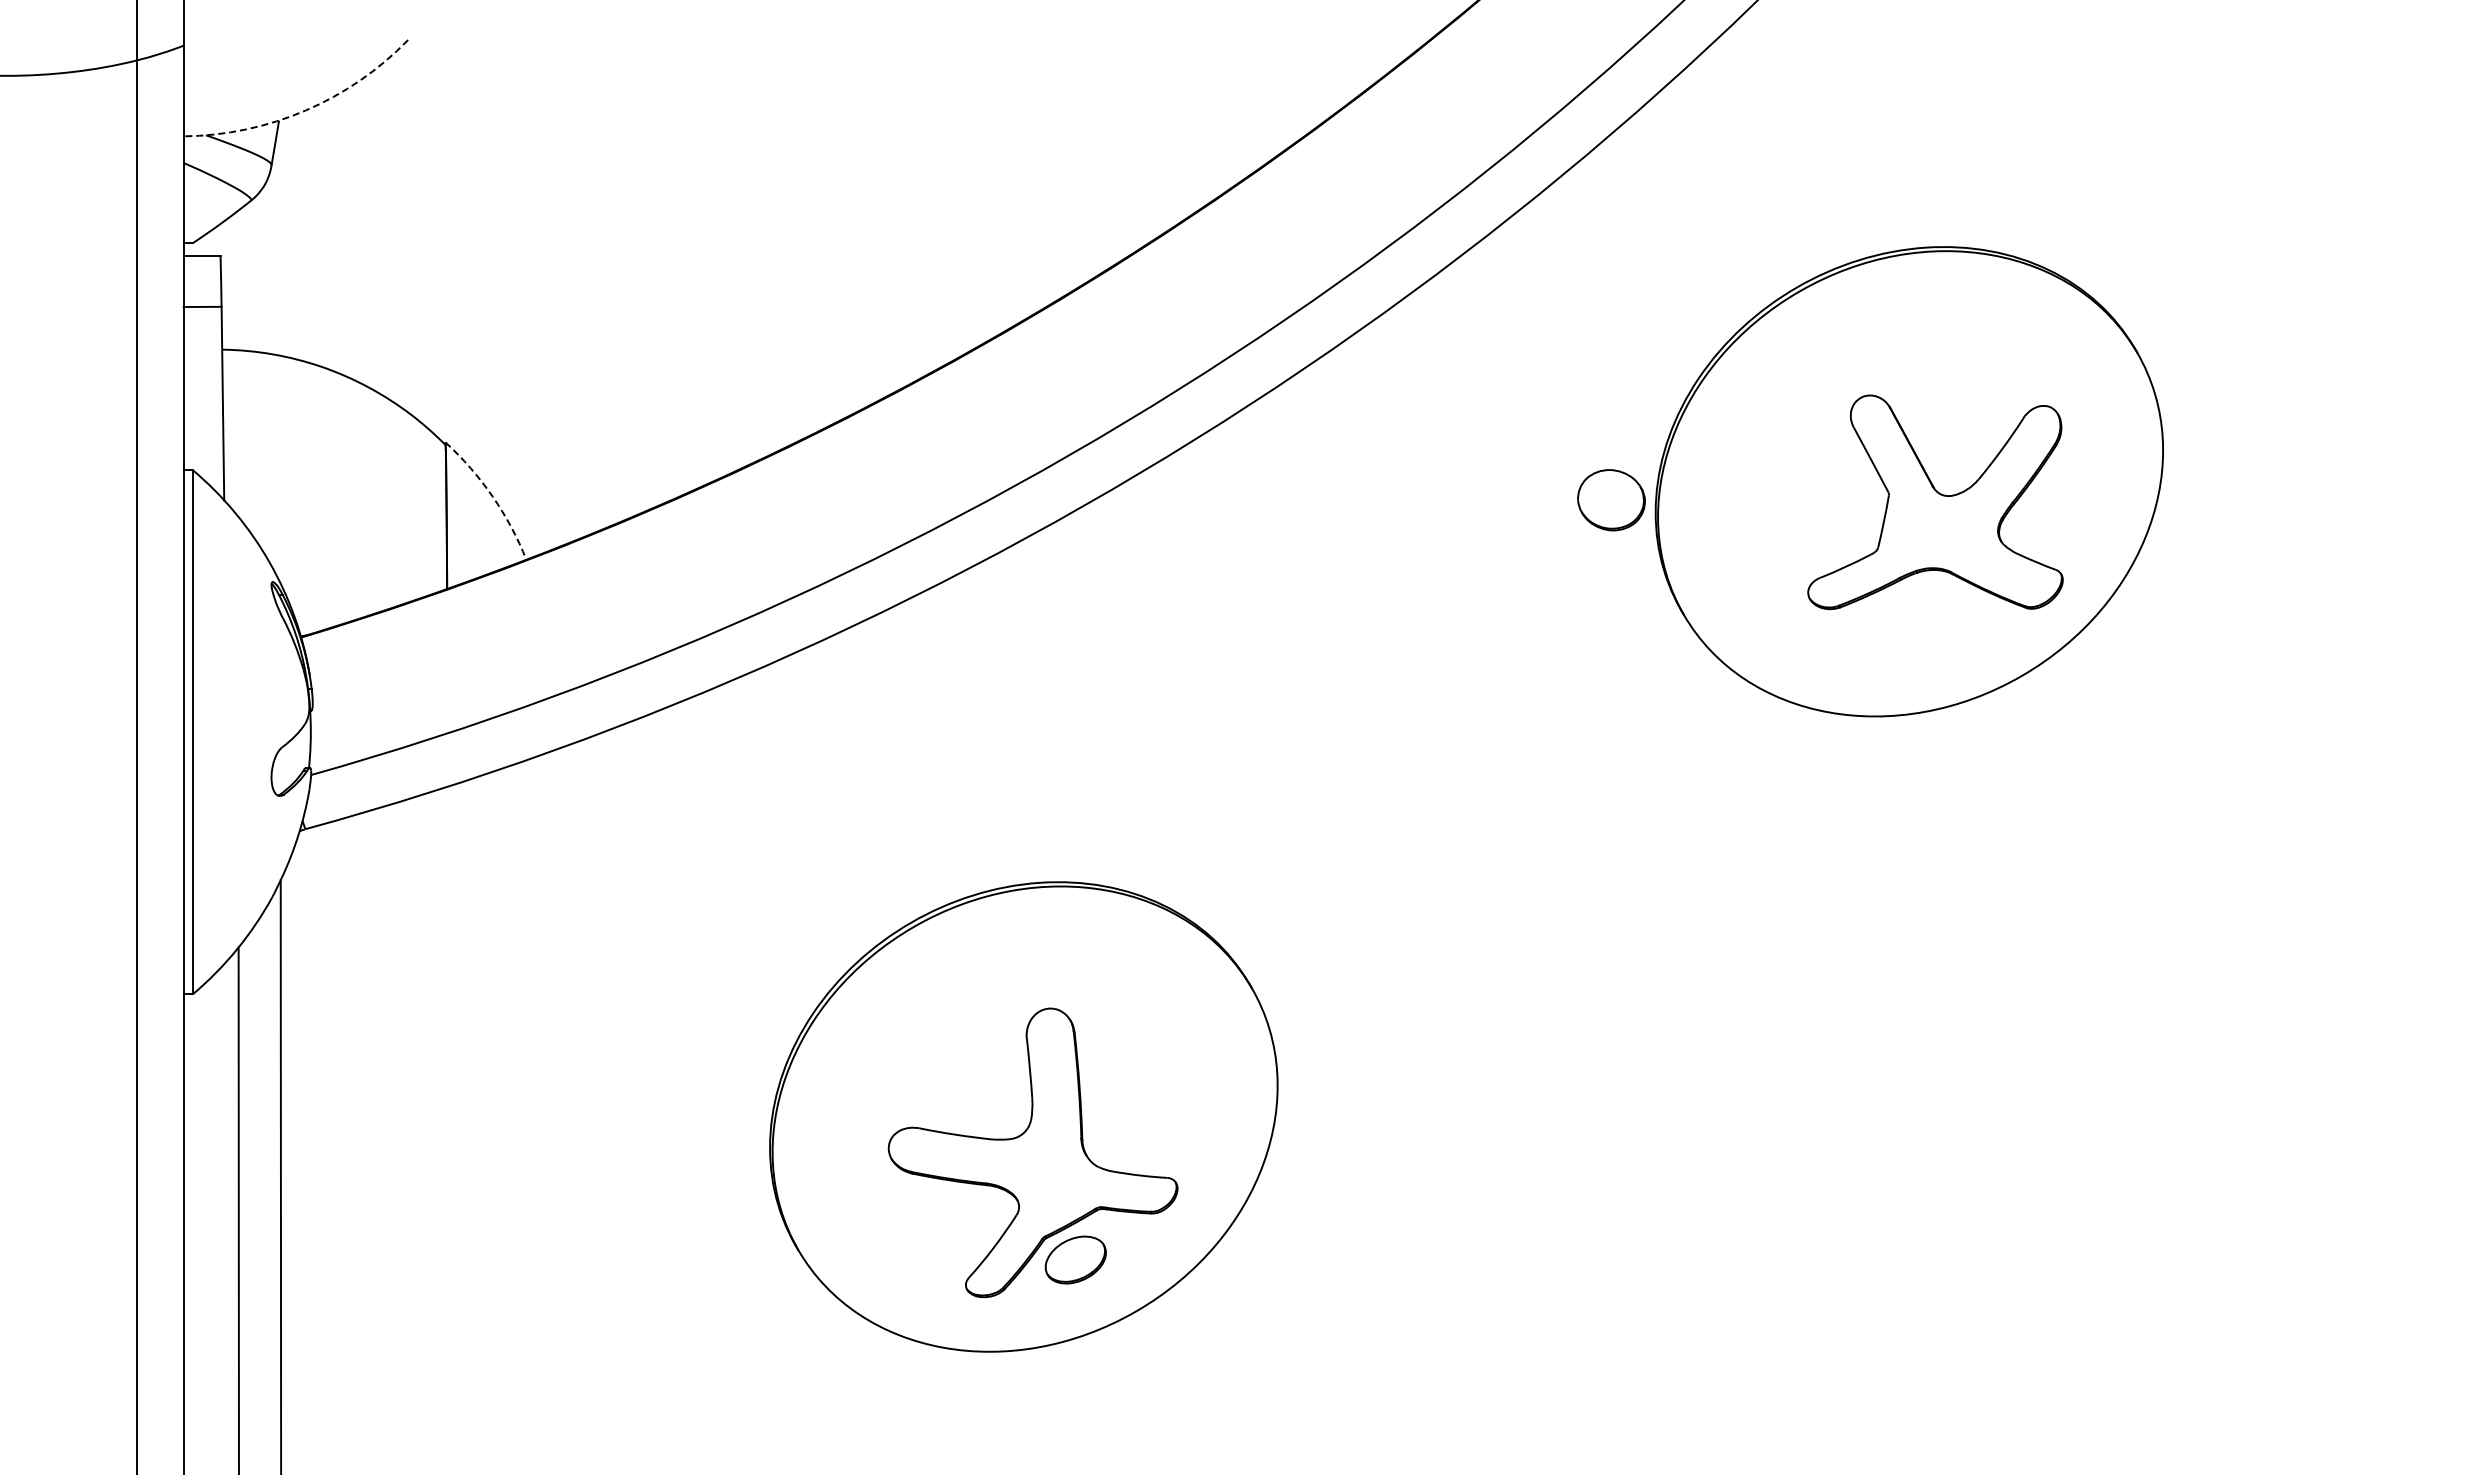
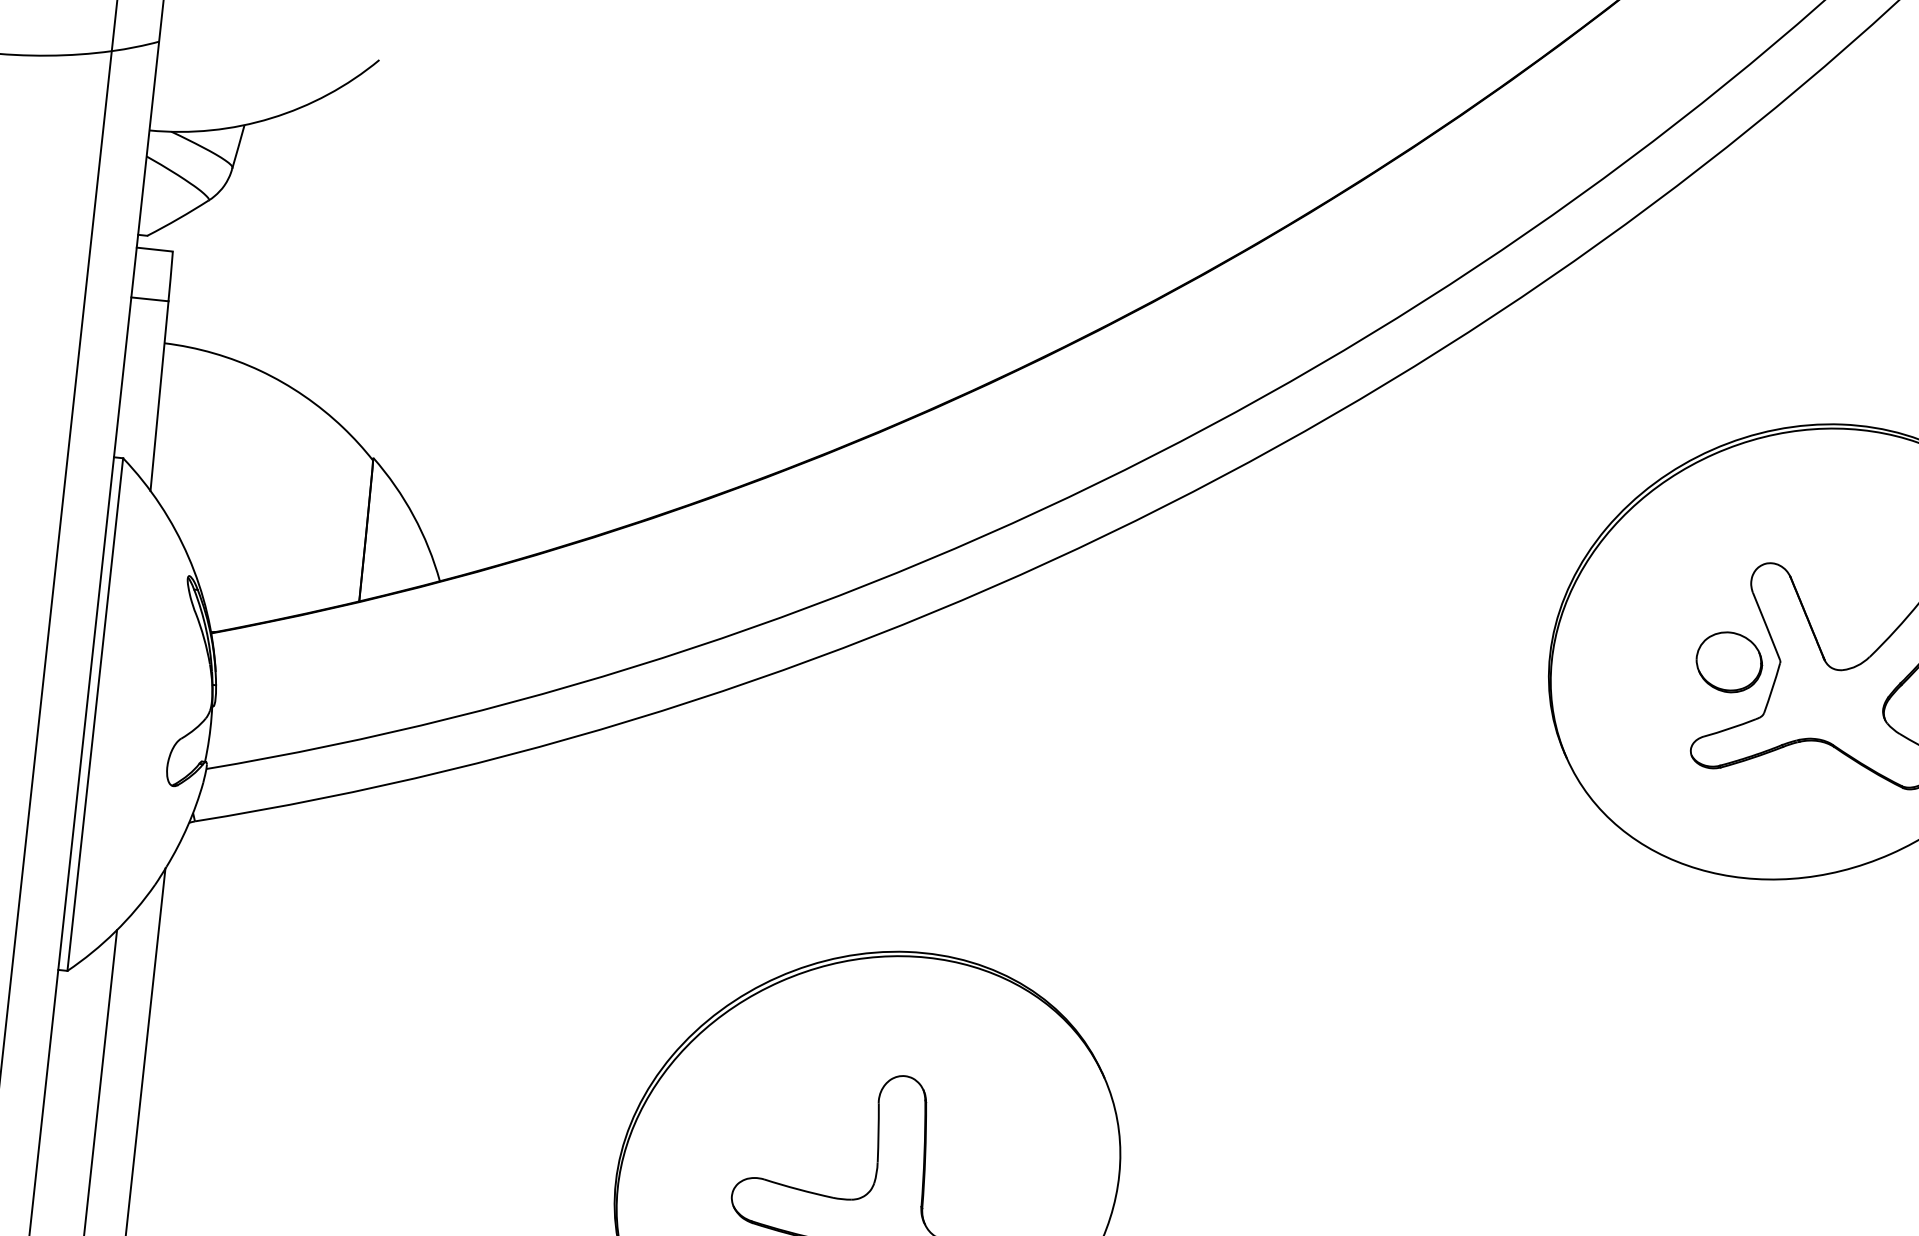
arc: (305, 110) -> (271, 118), dashed -> solid
arc: (492, 496) -> (413, 515), dashed -> solid
part: (1611, 500) -> (1729, 662), moved

